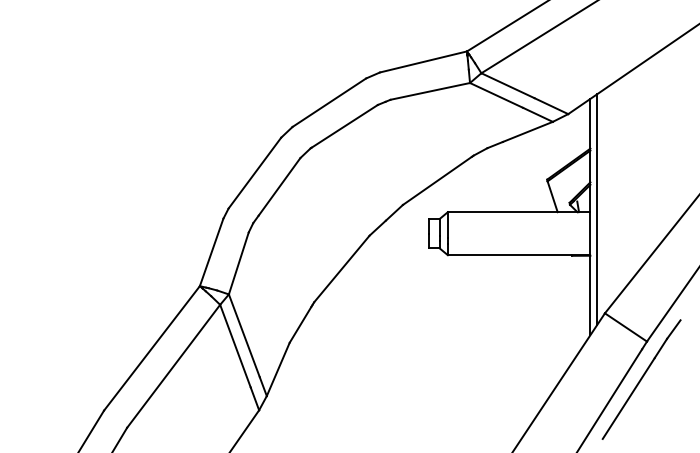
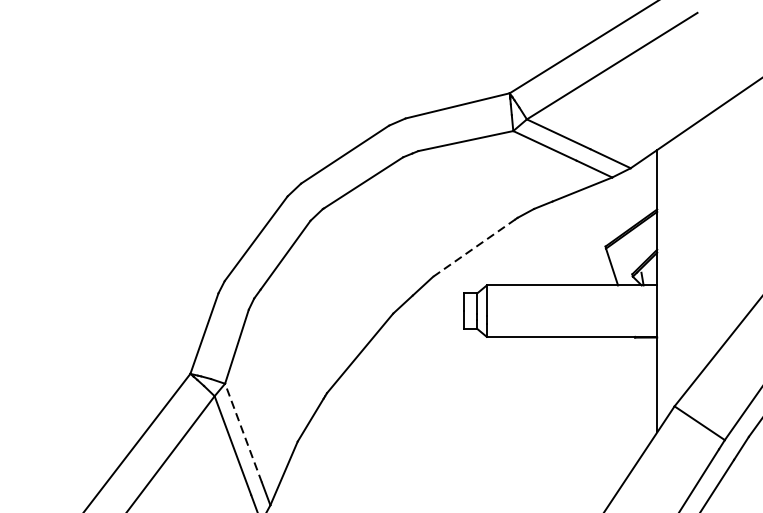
line: (437, 181) -> (474, 248), solid -> dashed
line: (597, 209) -> (665, 282), removed
line: (244, 335) -> (243, 432), solid -> dashed

